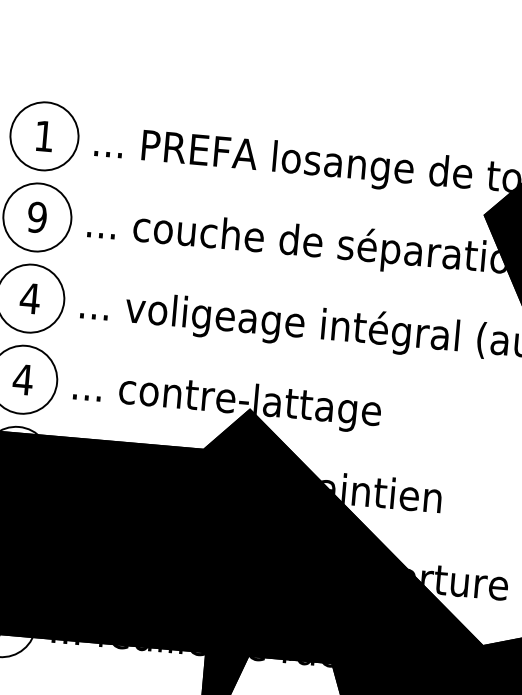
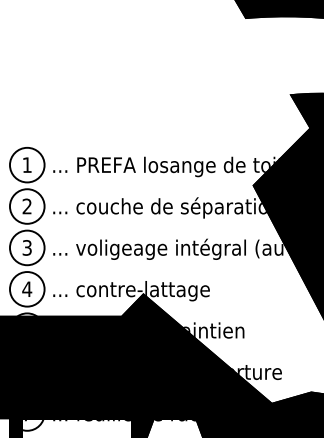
text: (35, 217) -> (26, 206), 9 -> 2
text: (30, 297) -> (27, 247), 4 -> 3

